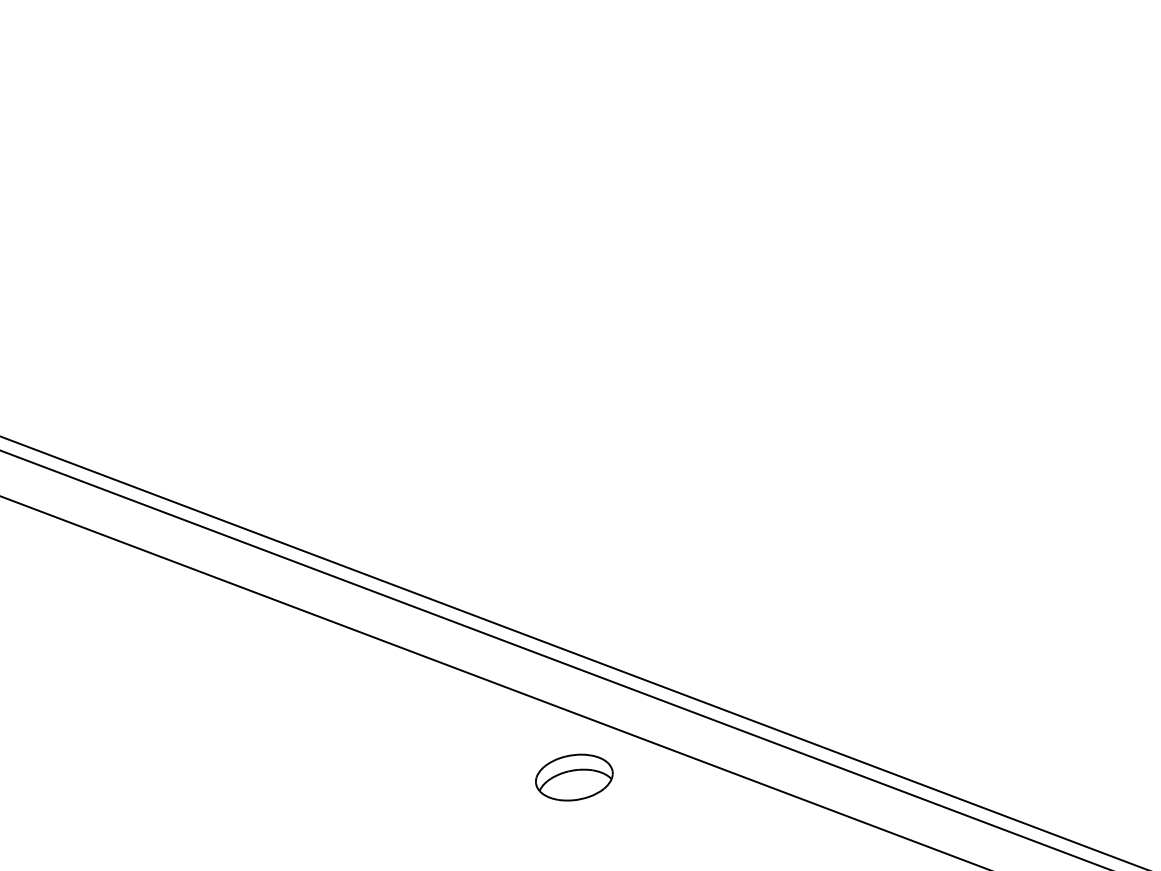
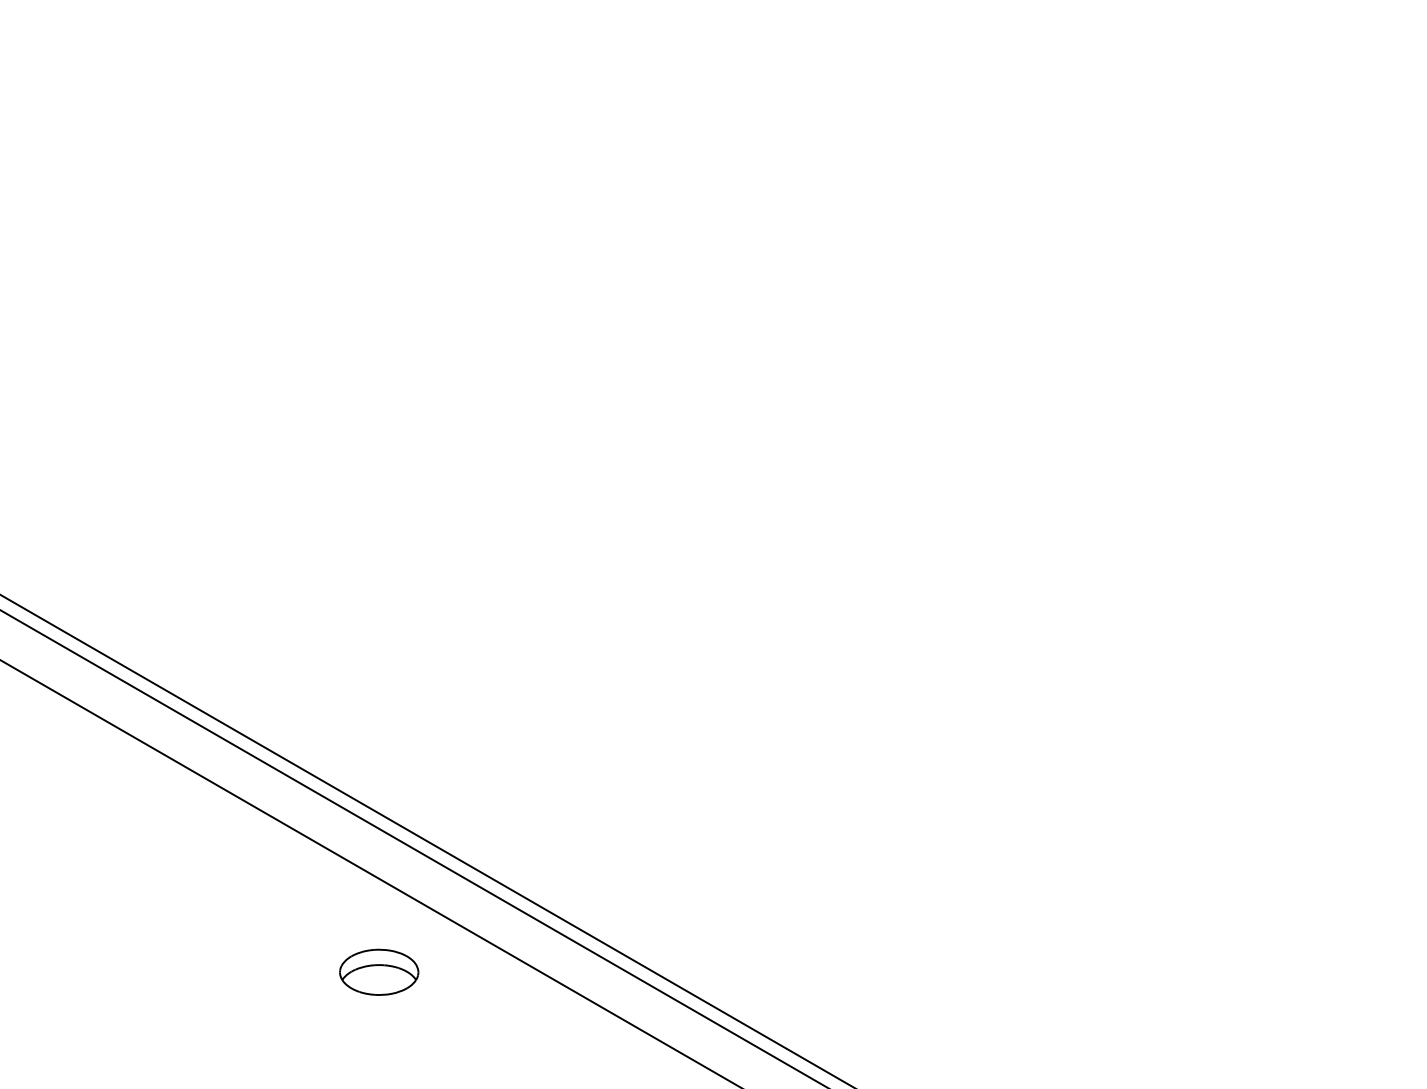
part: (574, 776) -> (379, 971), moved

